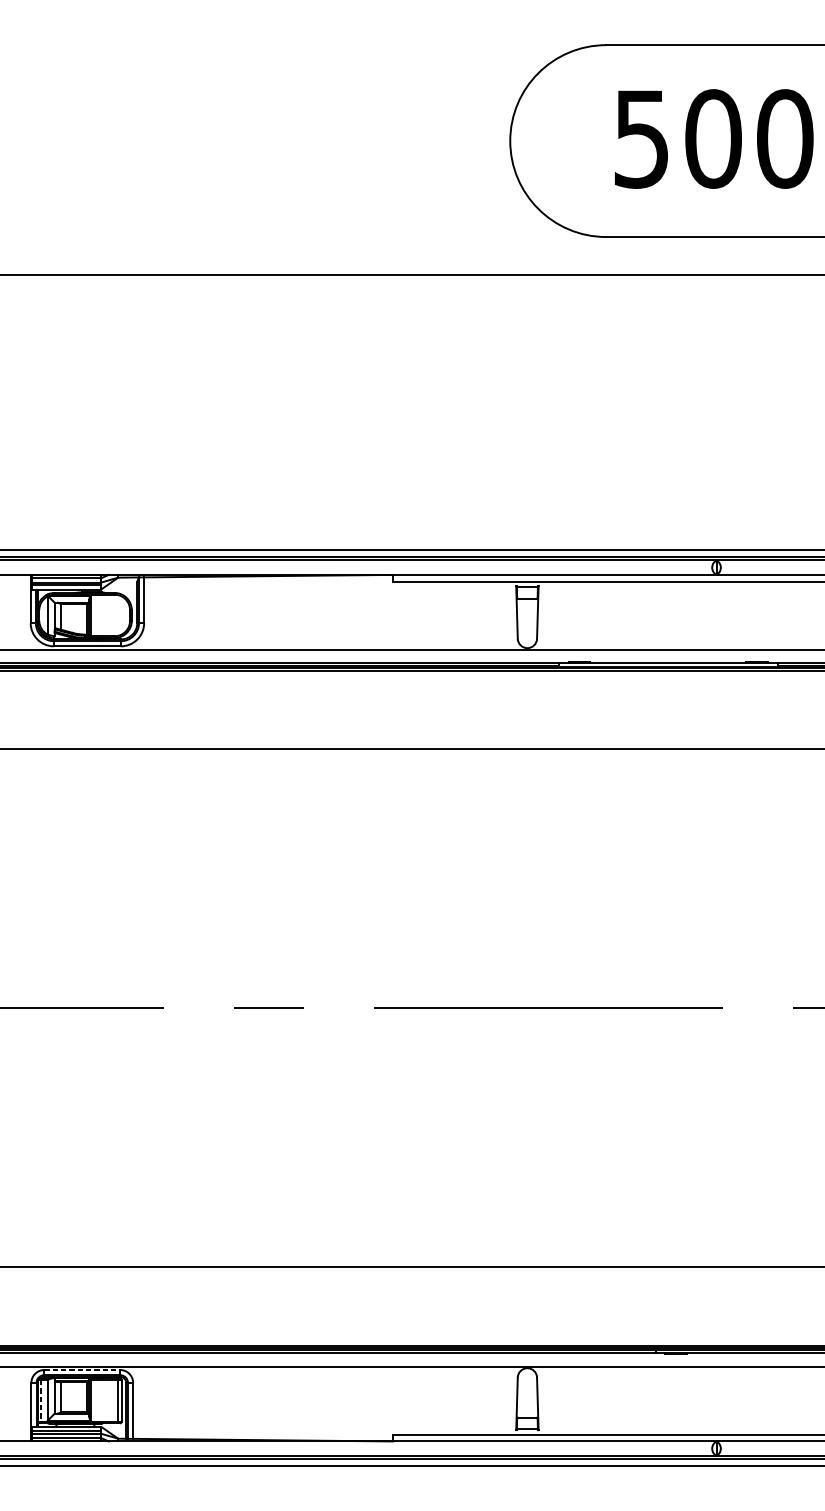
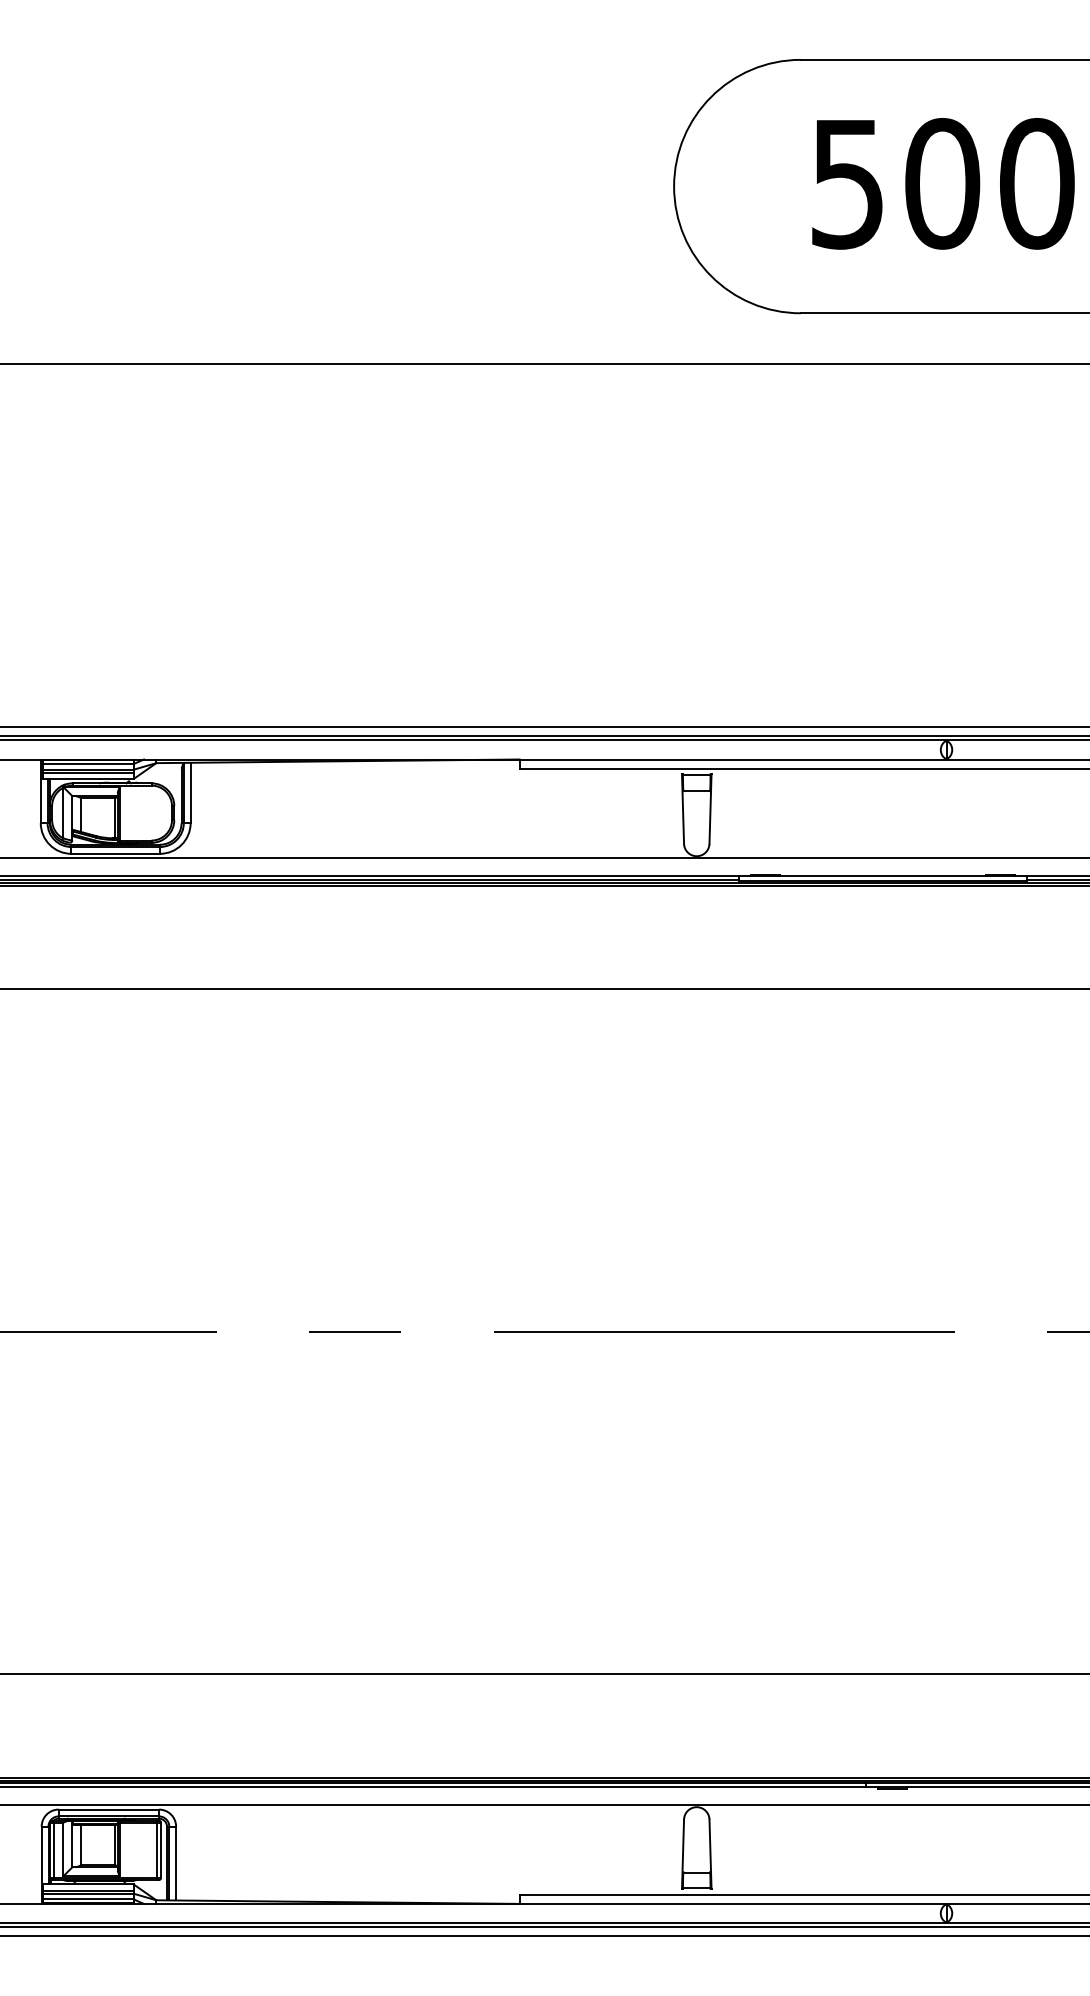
line: (82, 1369) -> (109, 1809), dashed -> solid
line: (41, 1401) -> (54, 1850), dashed -> solid

